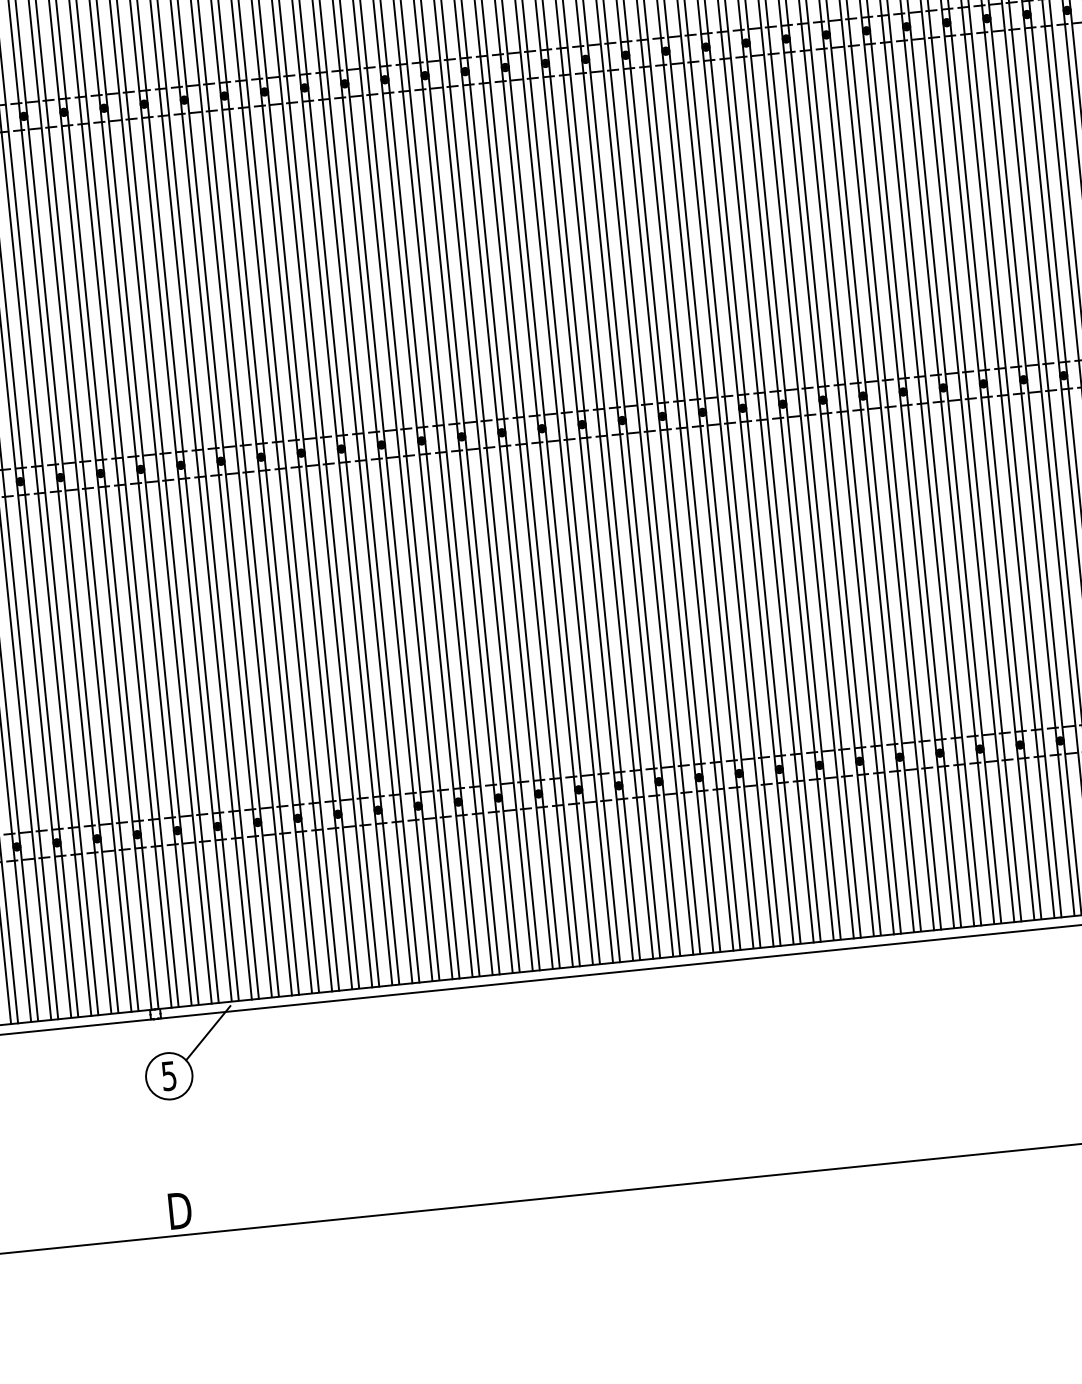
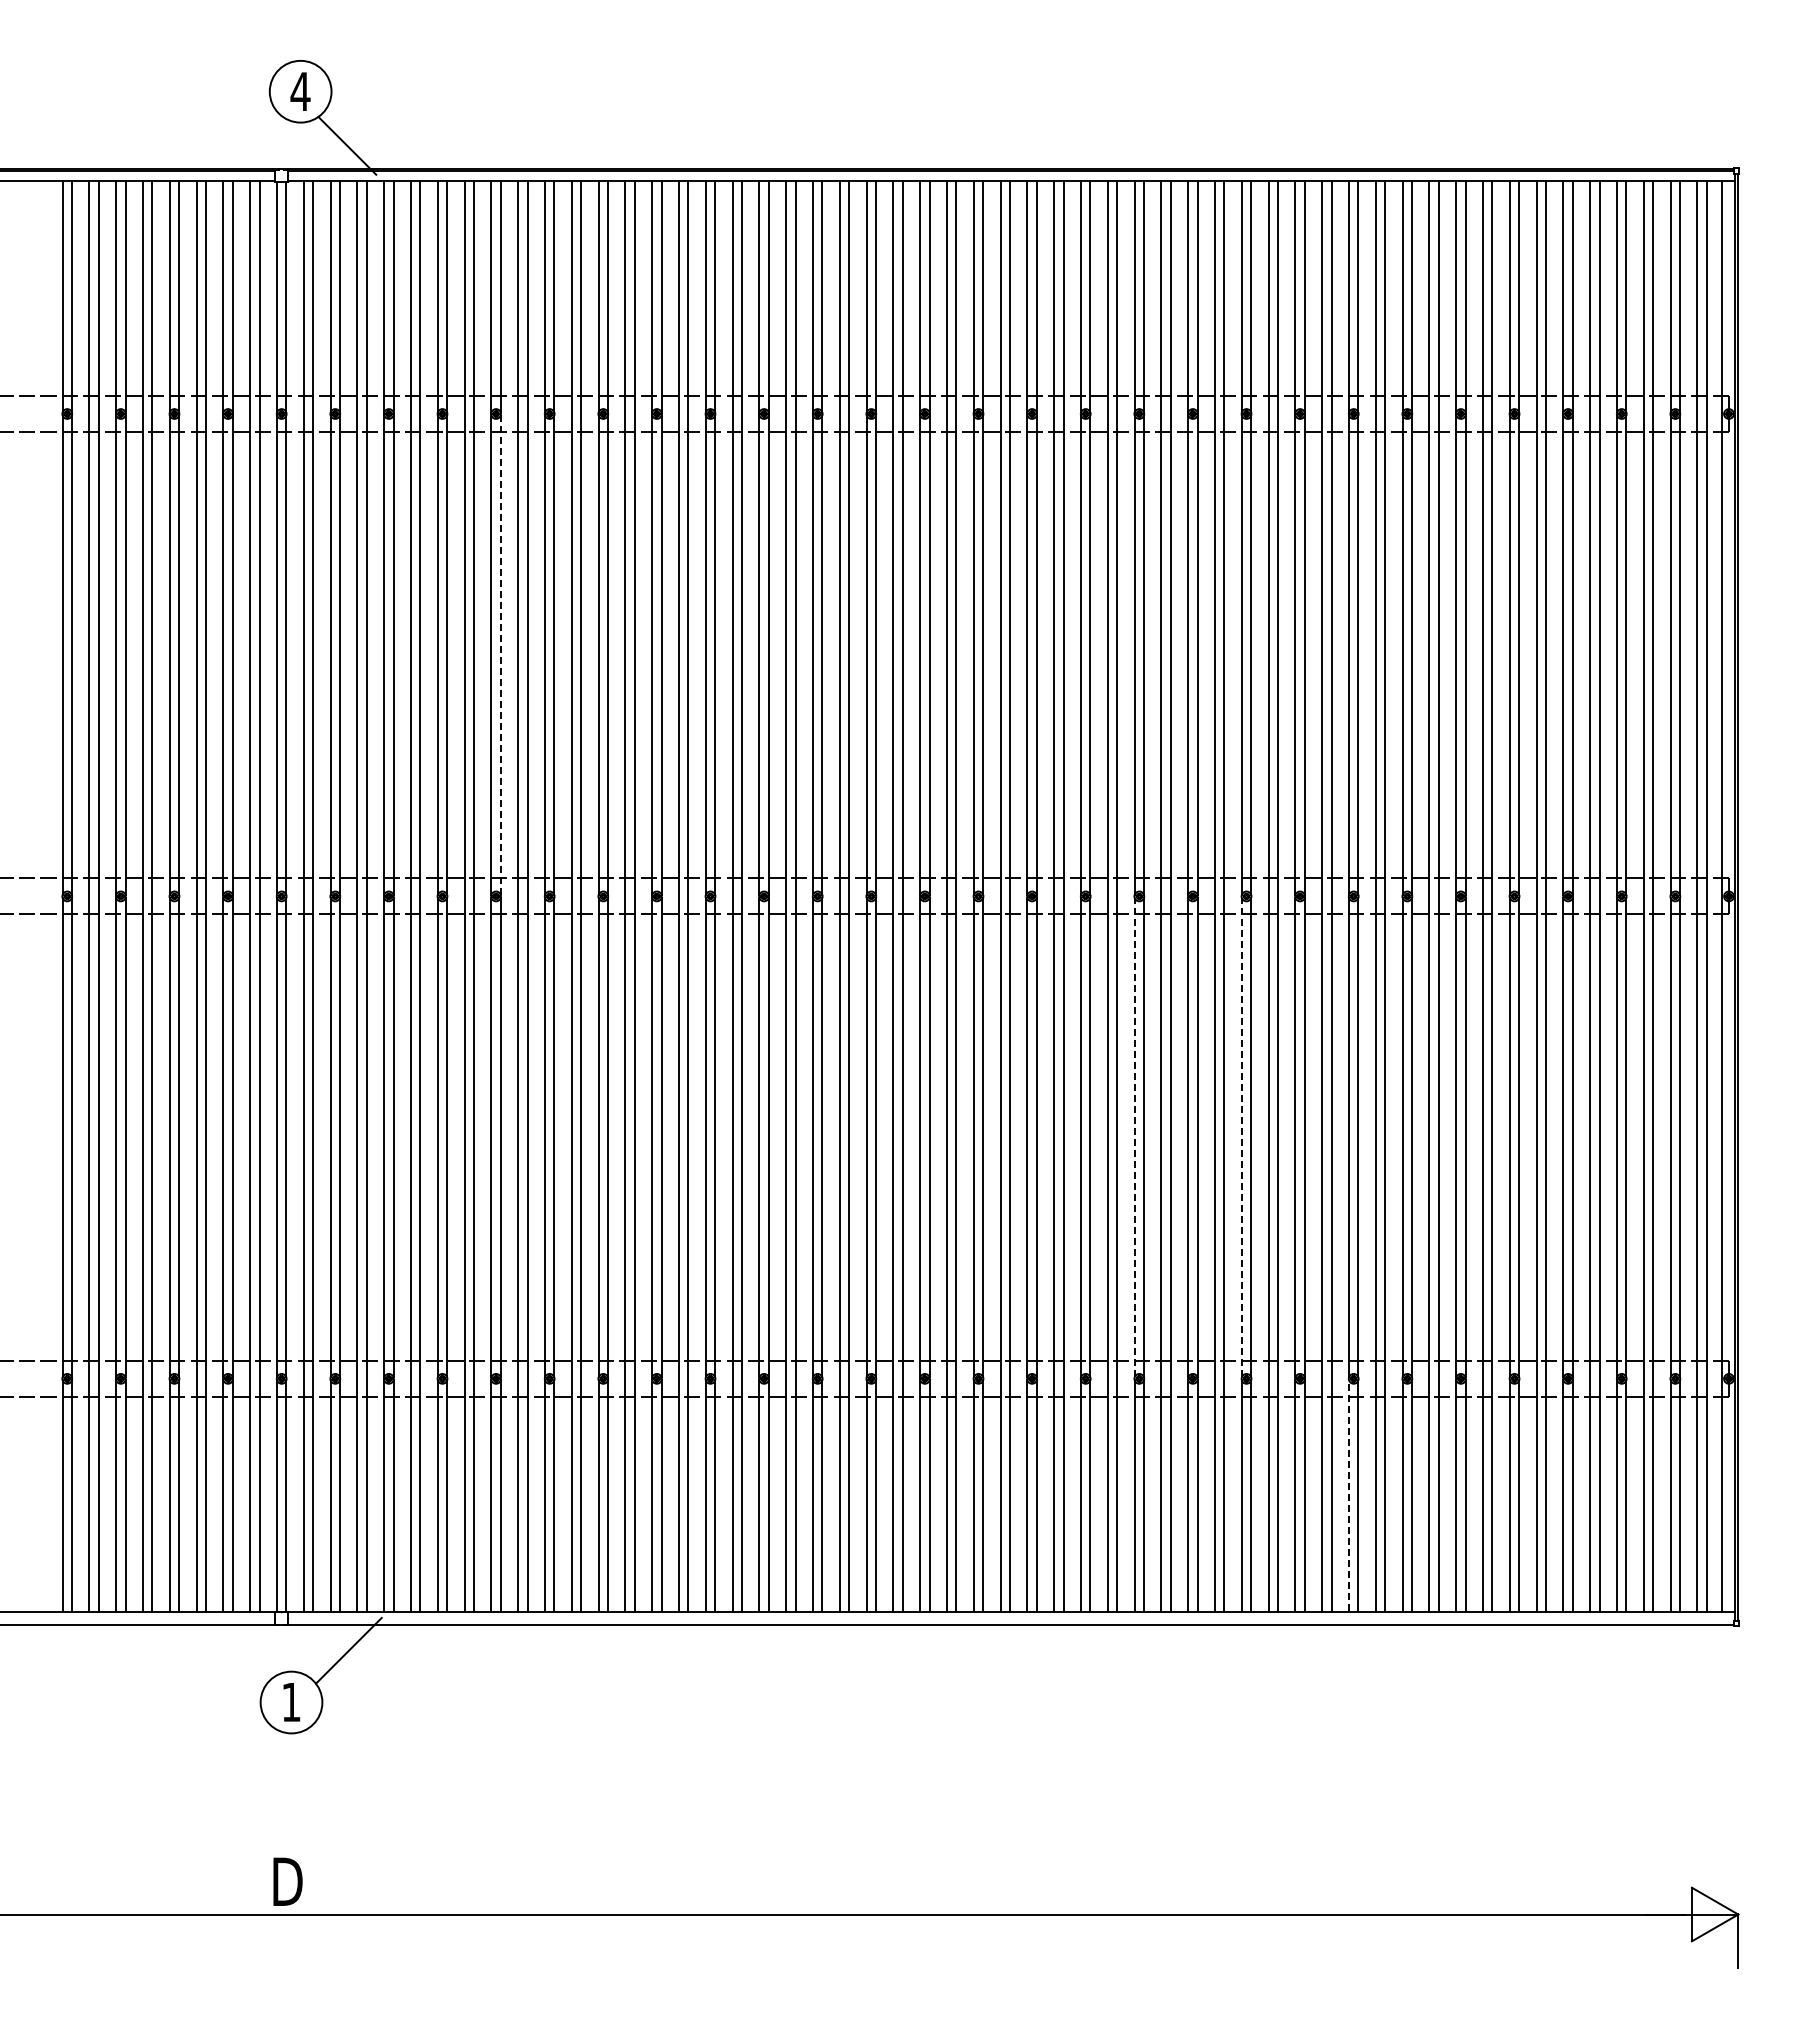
line: (246, 276) -> (500, 655), solid -> dashed
line: (837, 581) -> (1241, 1137), solid -> dashed
line: (757, 589) -> (1134, 1137), solid -> dashed
line: (945, 840) -> (1349, 1495), solid -> dashed
text: (169, 1076) -> (291, 1702), 5 -> 1

